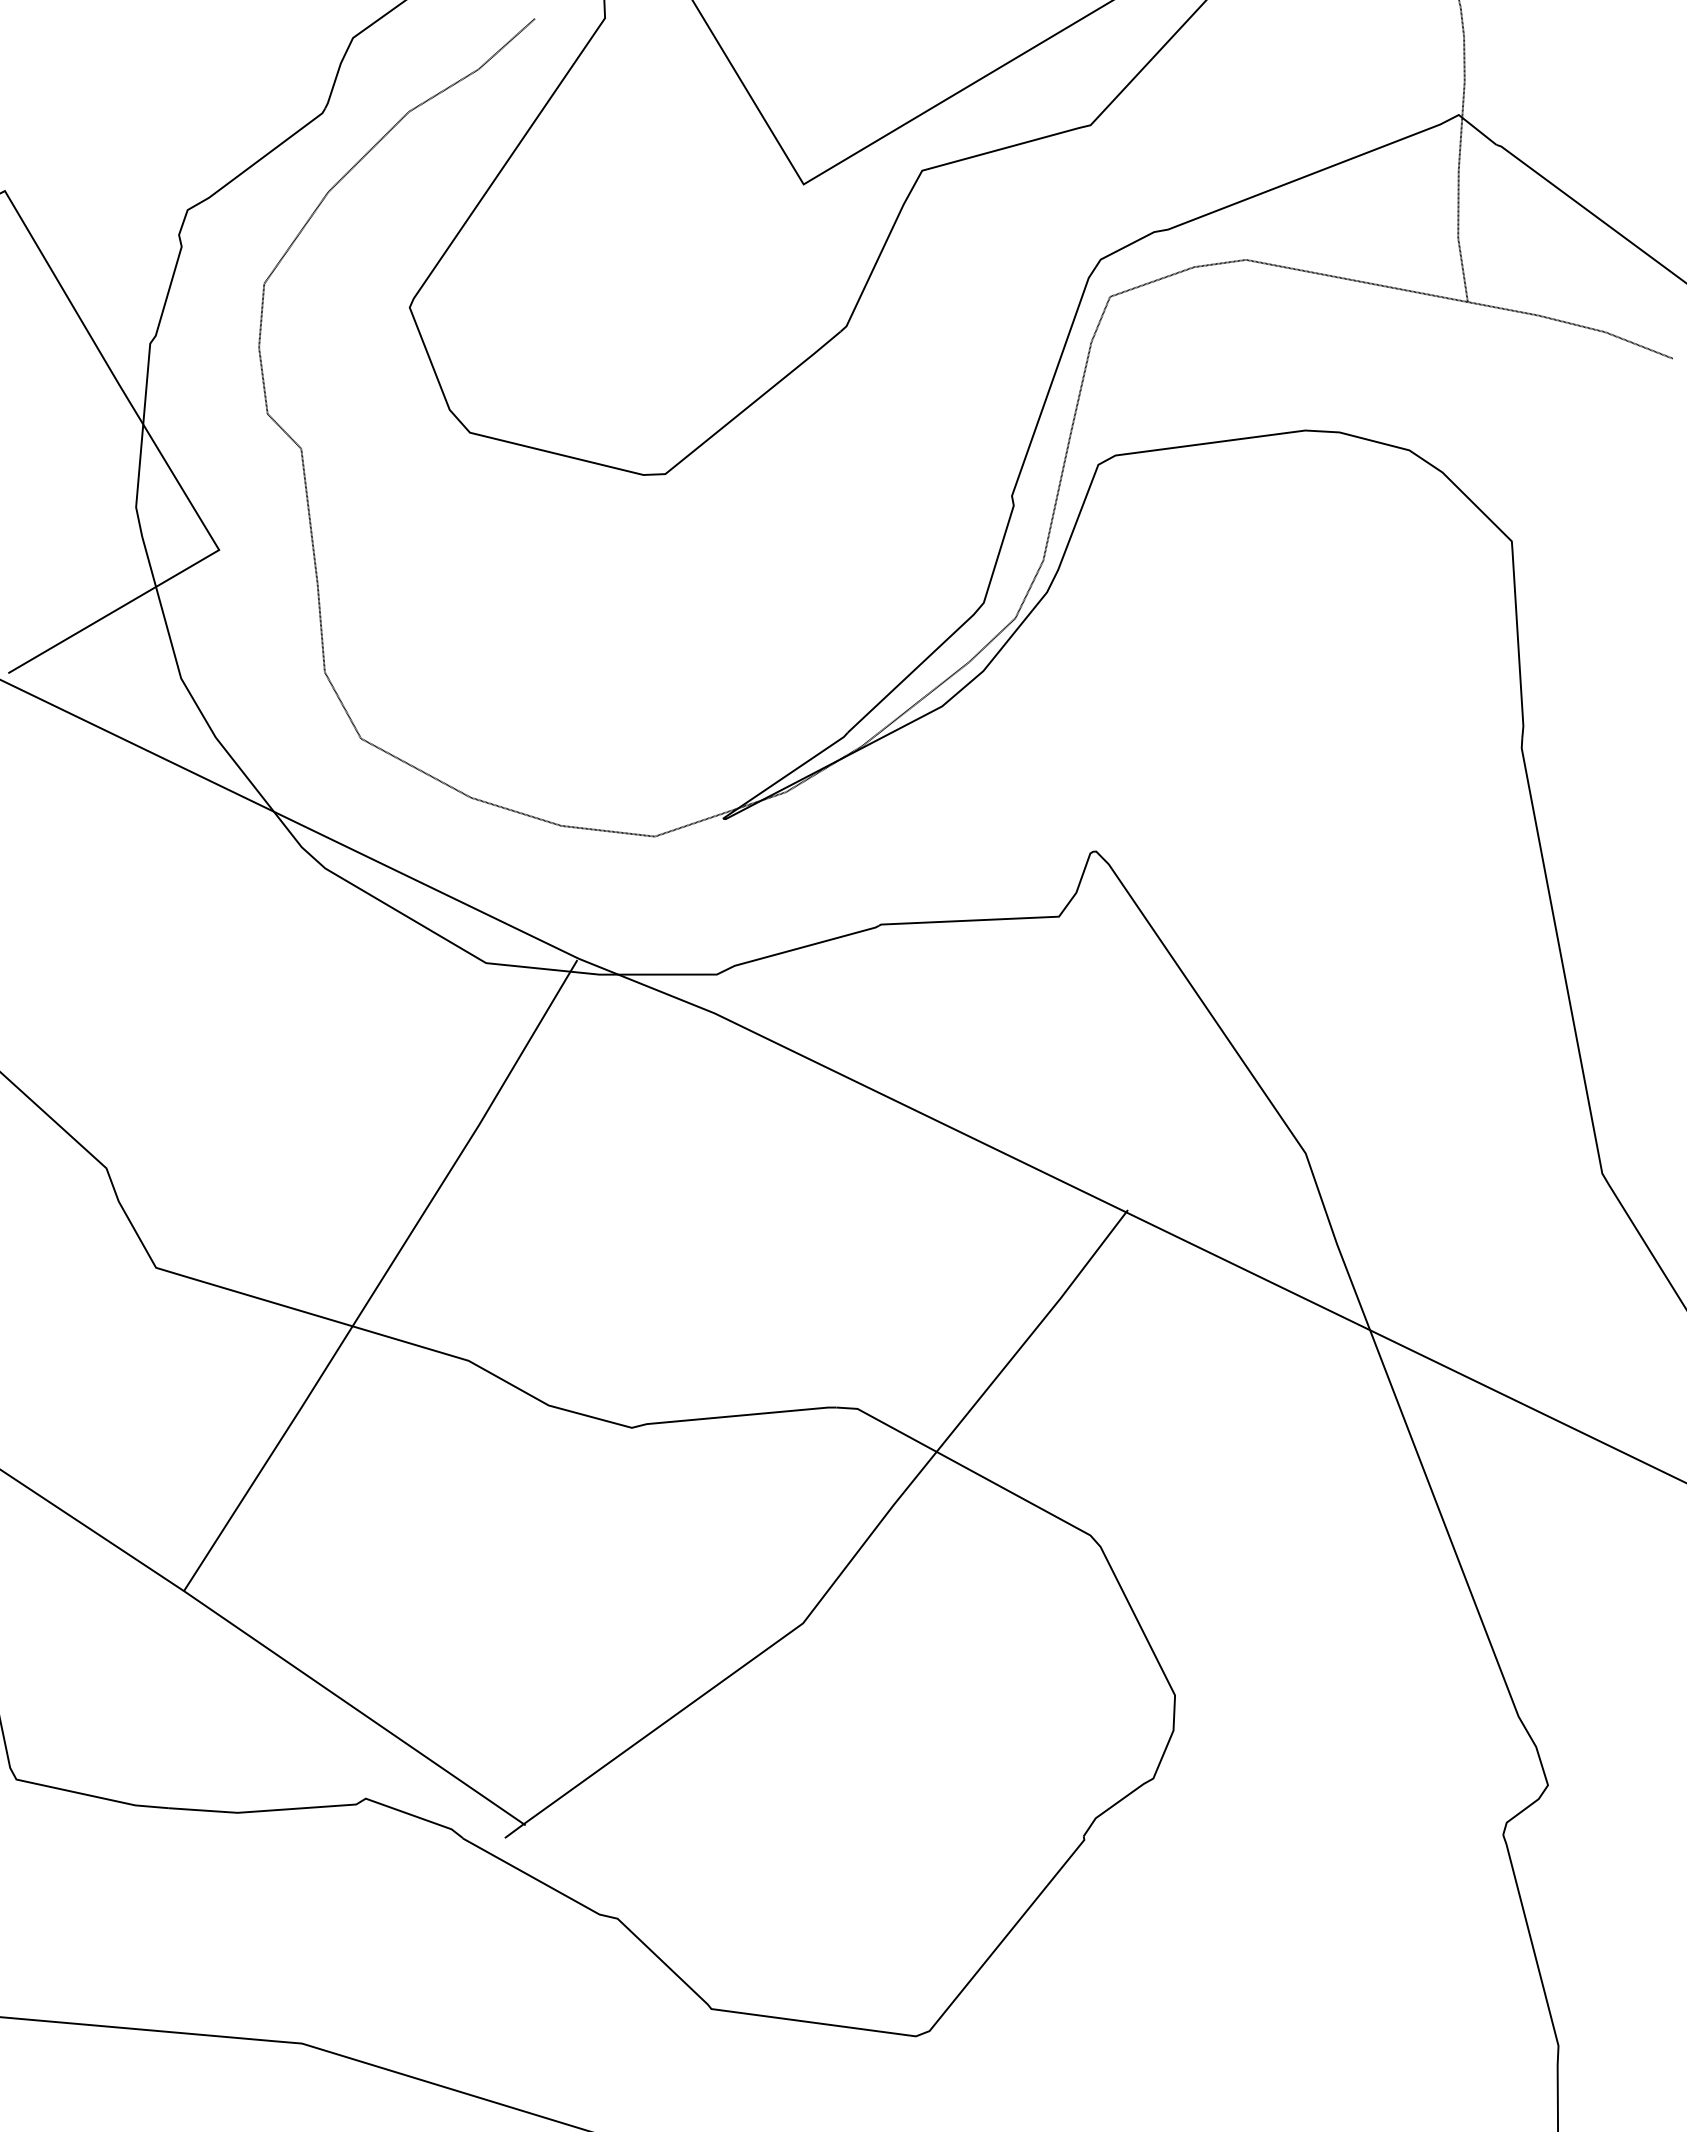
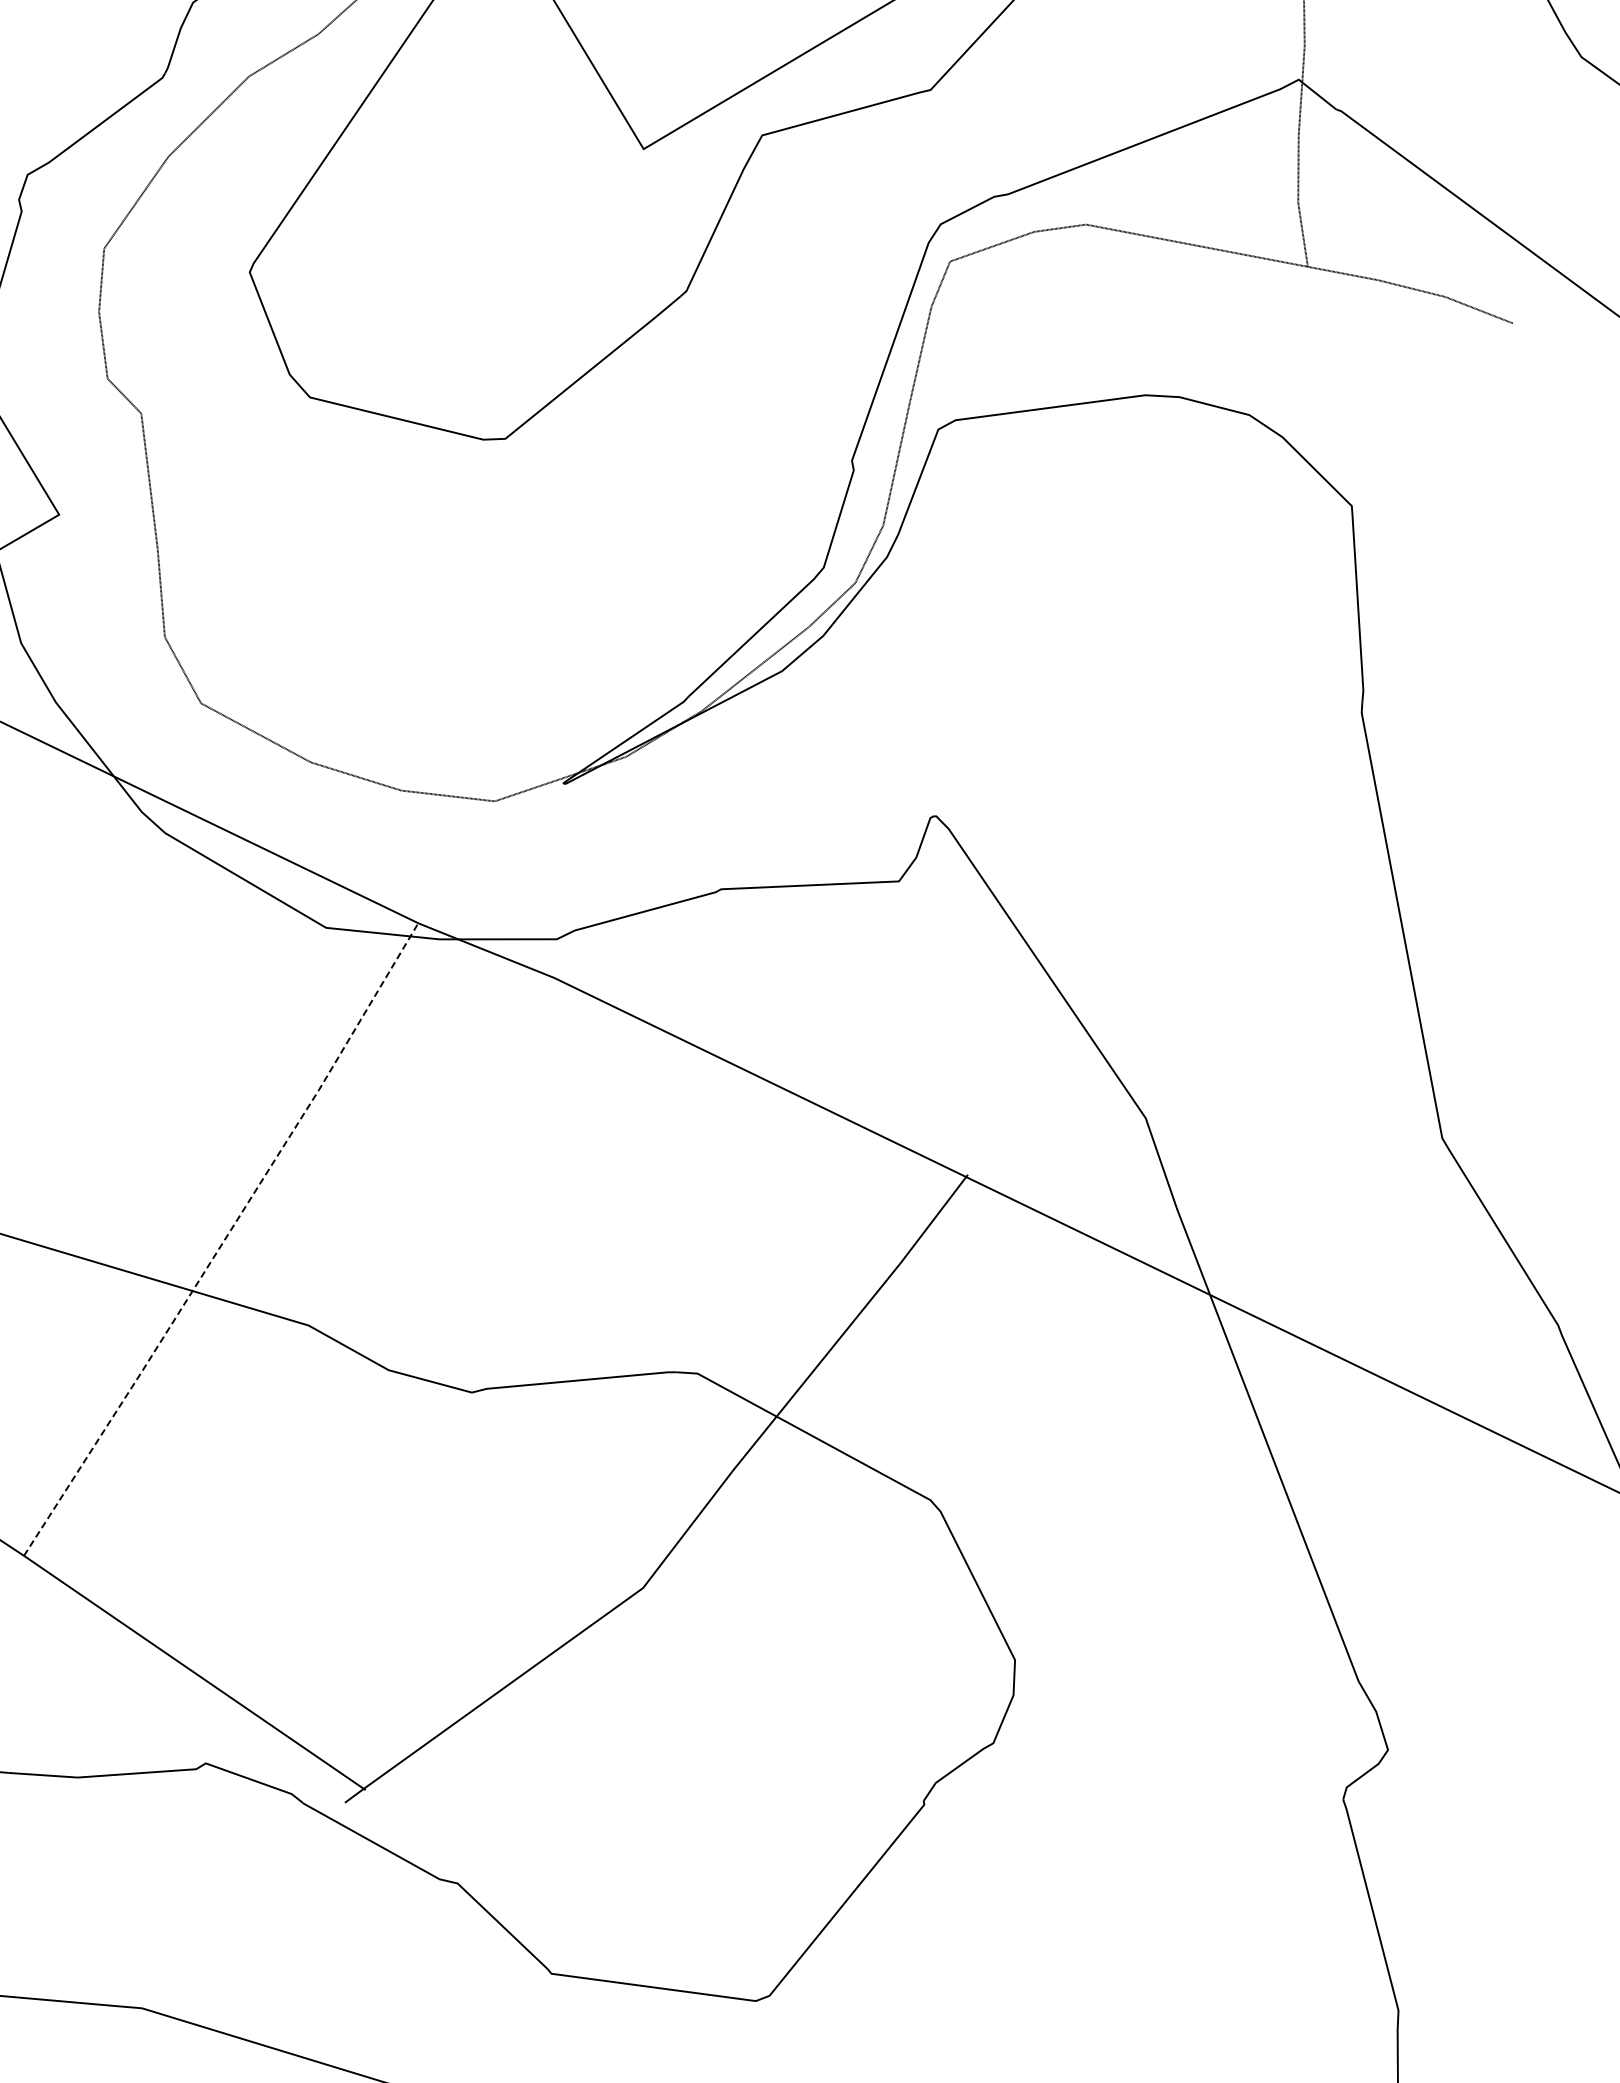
line: (383, 1276) -> (223, 1241), solid -> dashed

